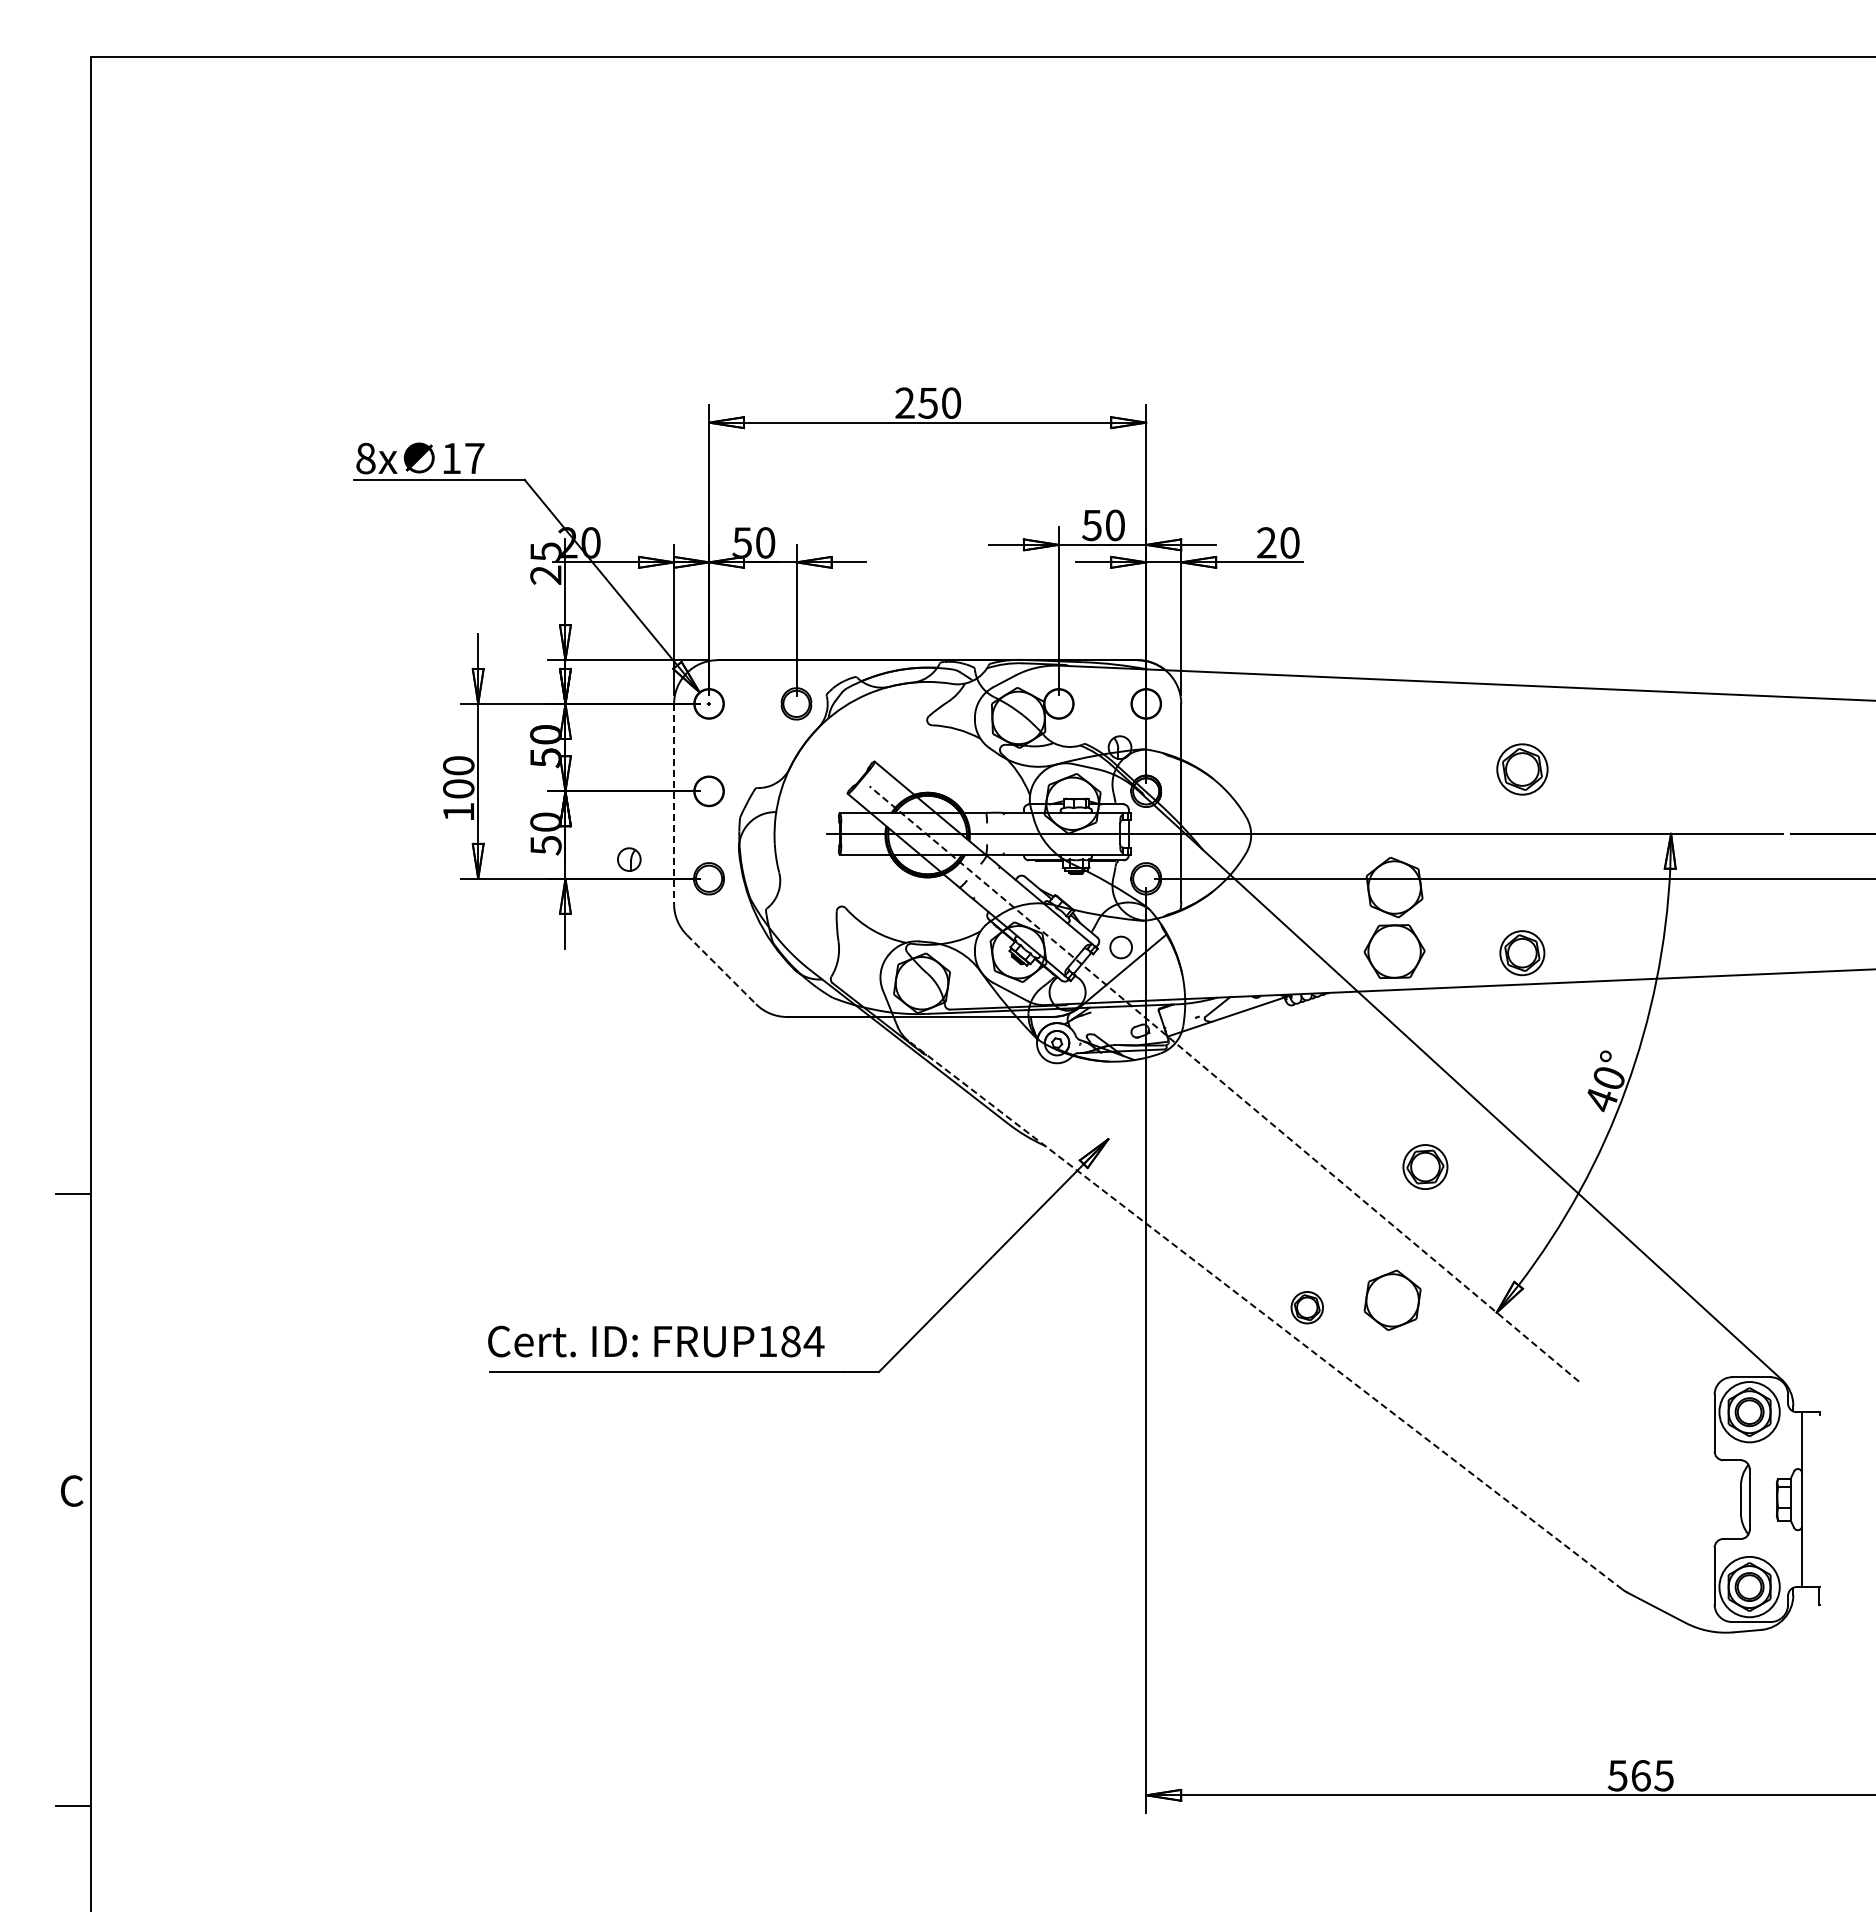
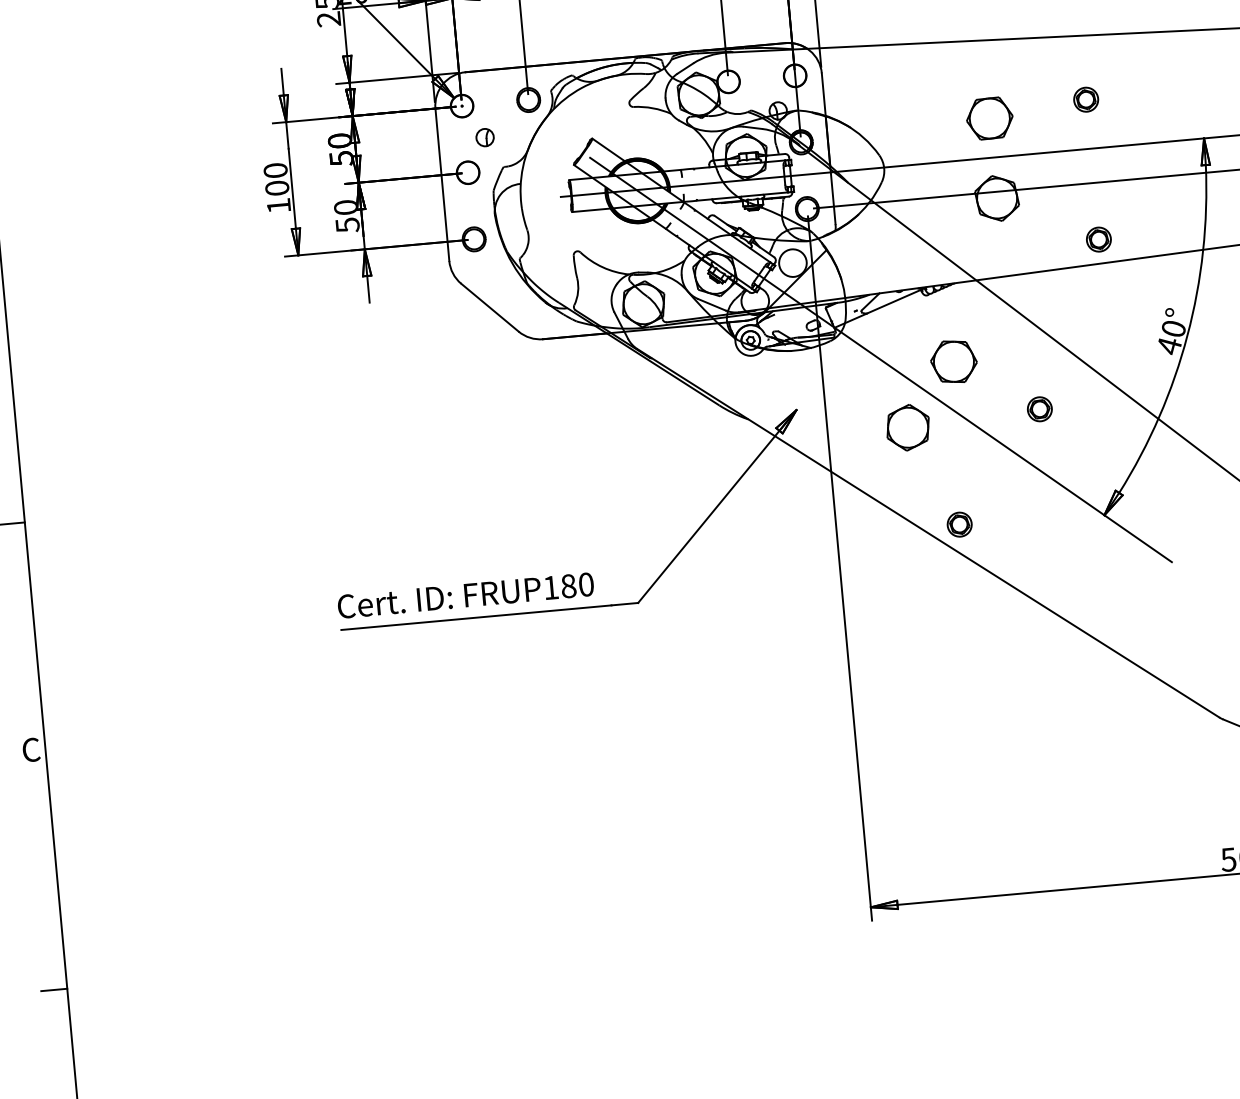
part: (1521, 769) -> (1085, 99), size x0.62
line: (674, 804) -> (442, 185), dashed -> solid
part: (629, 859) -> (485, 137), moved
circle: (1121, 947) -> (793, 263), size x1.67
part: (1394, 951) -> (989, 118), moved
part: (1521, 952) -> (1098, 239), size x0.71
line: (721, 969) -> (489, 307), dashed -> solid
line: (1223, 1083) -> (880, 359), dashed -> solid
part: (1318, 1094) -> (953, 361), added
part: (1424, 1166) -> (1039, 408), size x0.71
part: (1392, 1299) -> (907, 427), moved
line: (1265, 1315) -> (928, 533), dashed -> solid
text: (813, 1341) -> (585, 584), FRUP184 -> FRUP180

